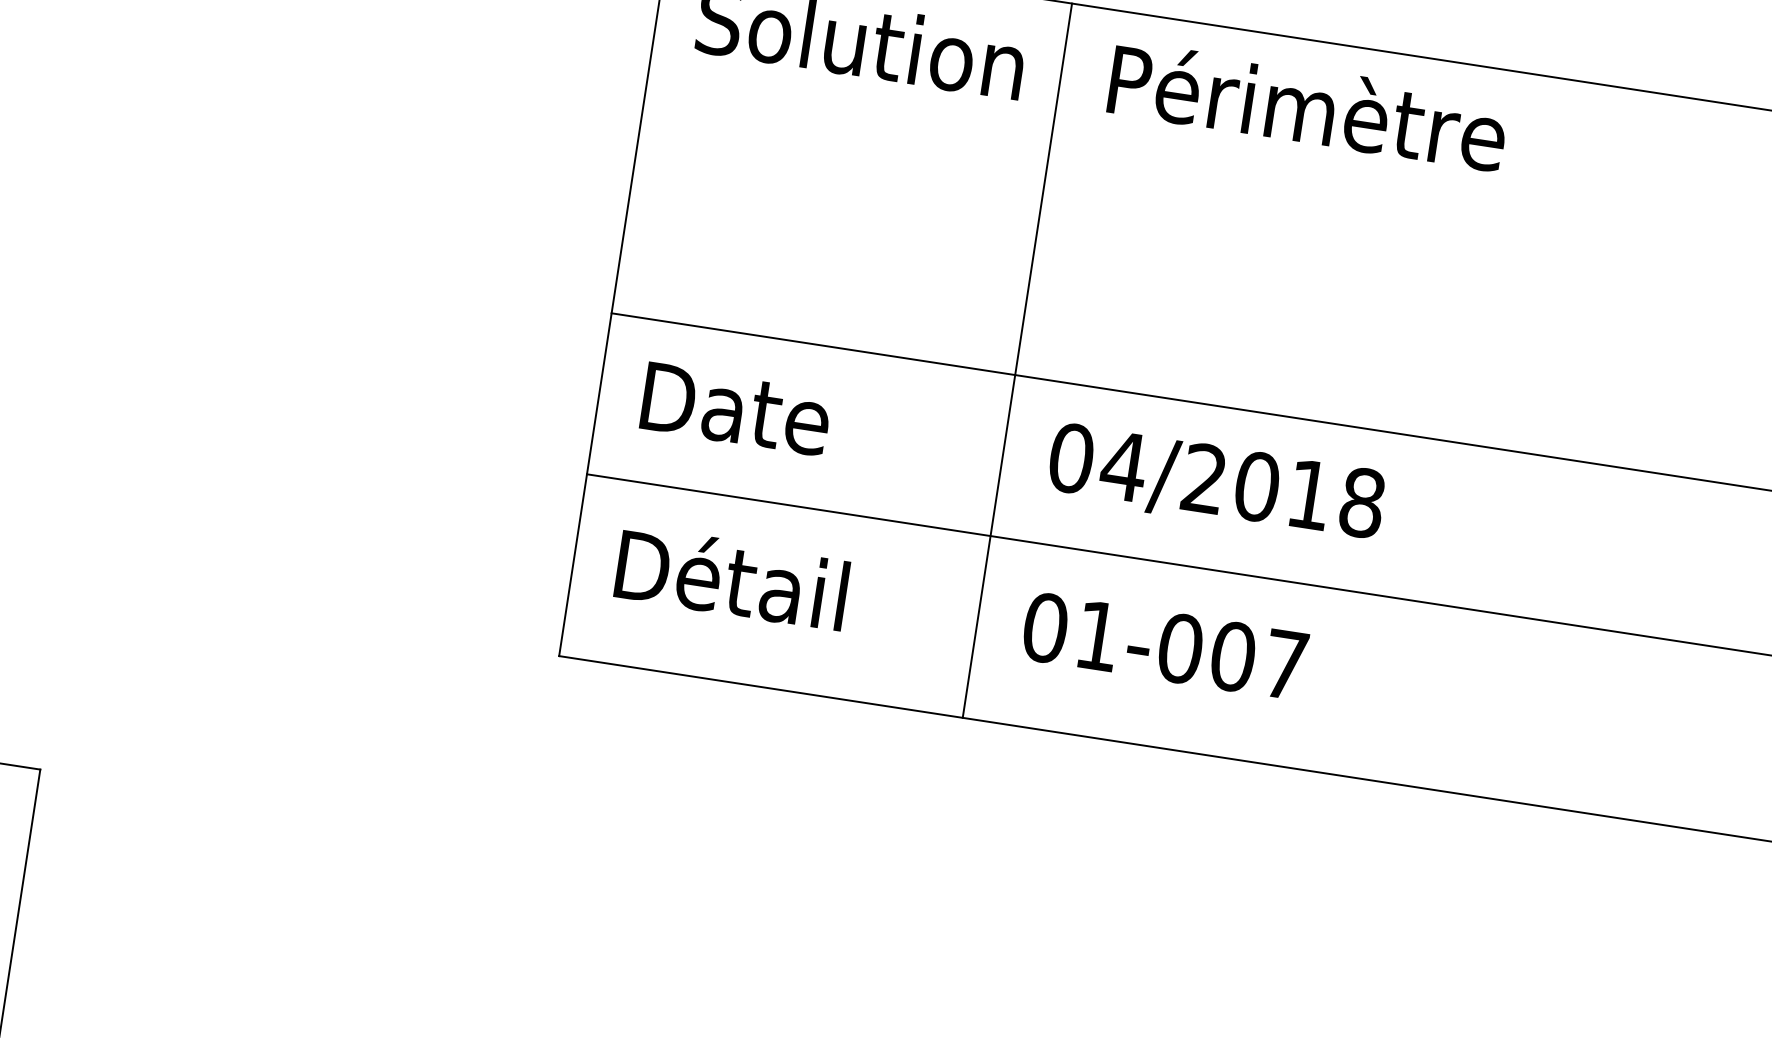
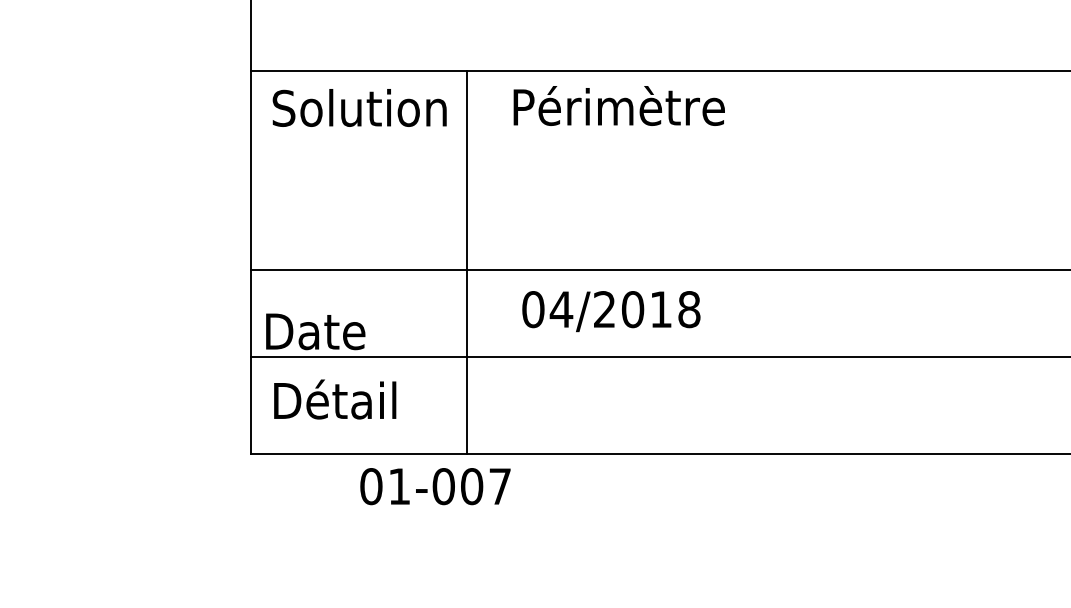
text: (1307, 105) -> (618, 105), moved
text: (735, 408) -> (315, 331), moved
text: (1216, 484) -> (611, 311), moved
text: (1165, 646) -> (435, 486), moved

